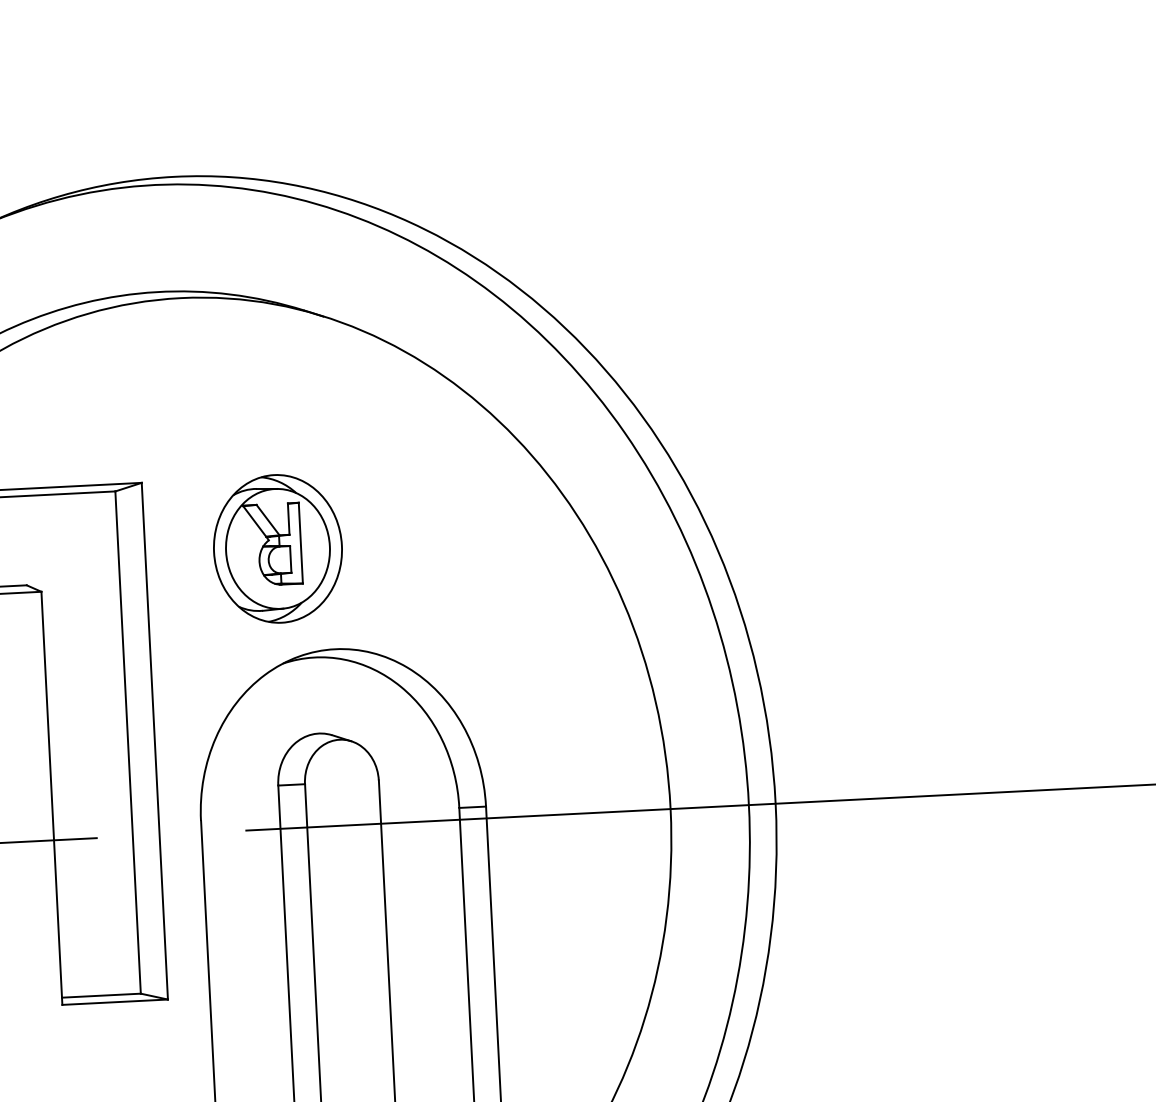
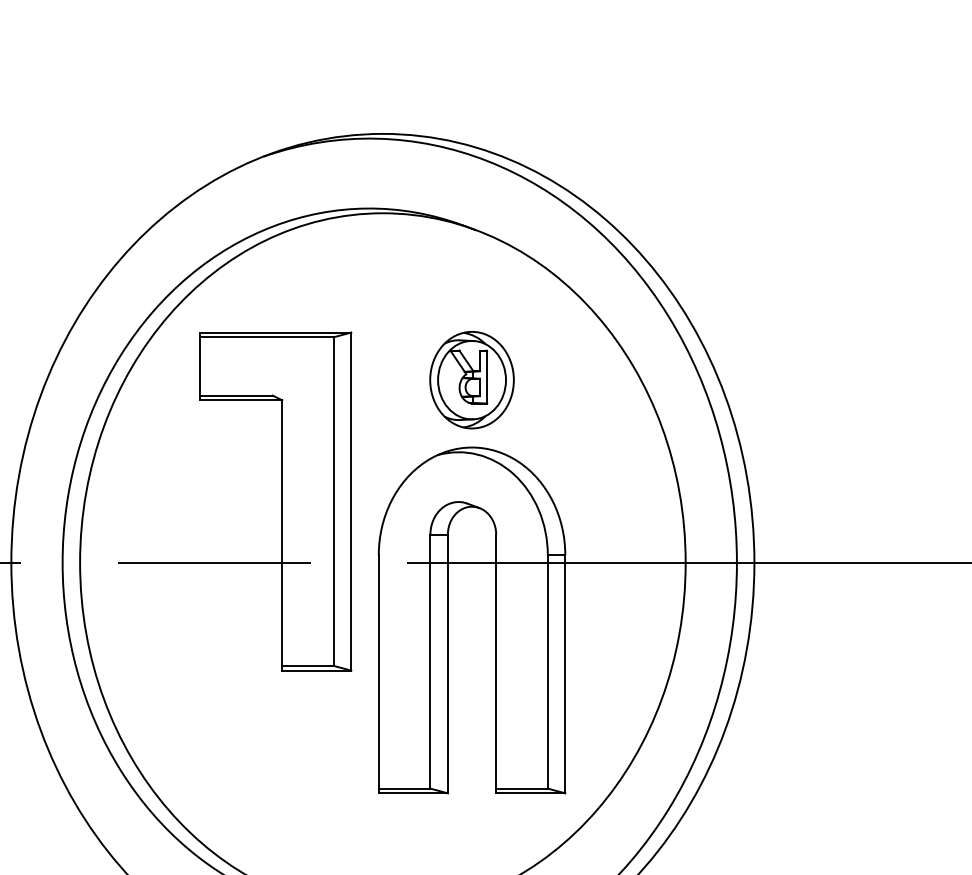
part: (277, 549) -> (471, 380), moved

